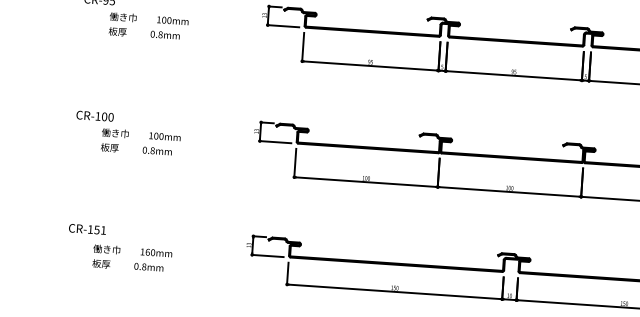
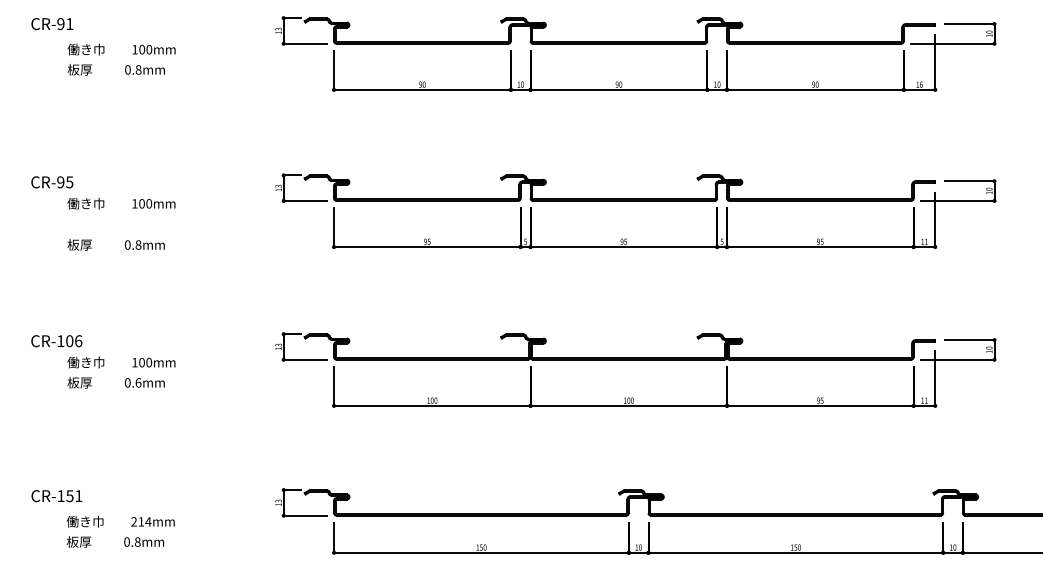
text: (143, 33) -> (115, 244), moved
text: (111, 116) -> (78, 340), CR-100 -> CR-106
text: (152, 150) -> (138, 382), 0.8mm -> 0.6mm
text: (147, 252) -> (141, 521), 160mm -> 214mm

